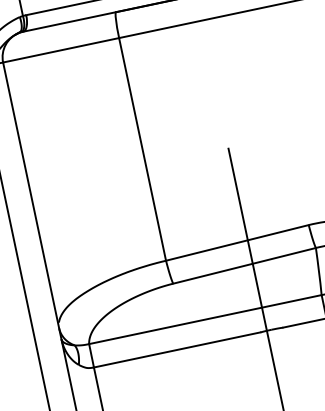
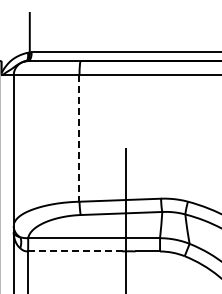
line: (142, 150) -> (79, 139), solid -> dashed
line: (175, 350) -> (74, 251), solid -> dashed

